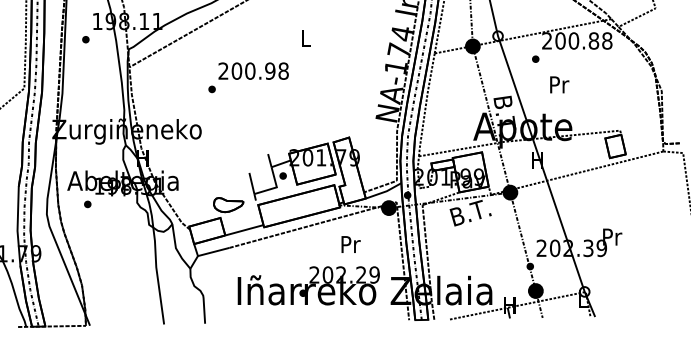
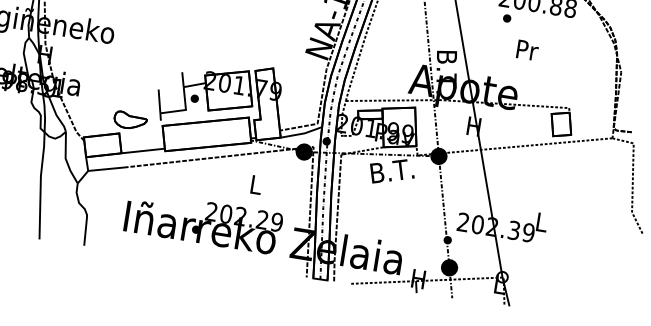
part: (535, 58) -> (507, 17), moved
text: (559, 84) -> (527, 49), moved
text: (612, 236) -> (542, 221), Pr -> L
text: (350, 244) -> (256, 184), Pr -> L

